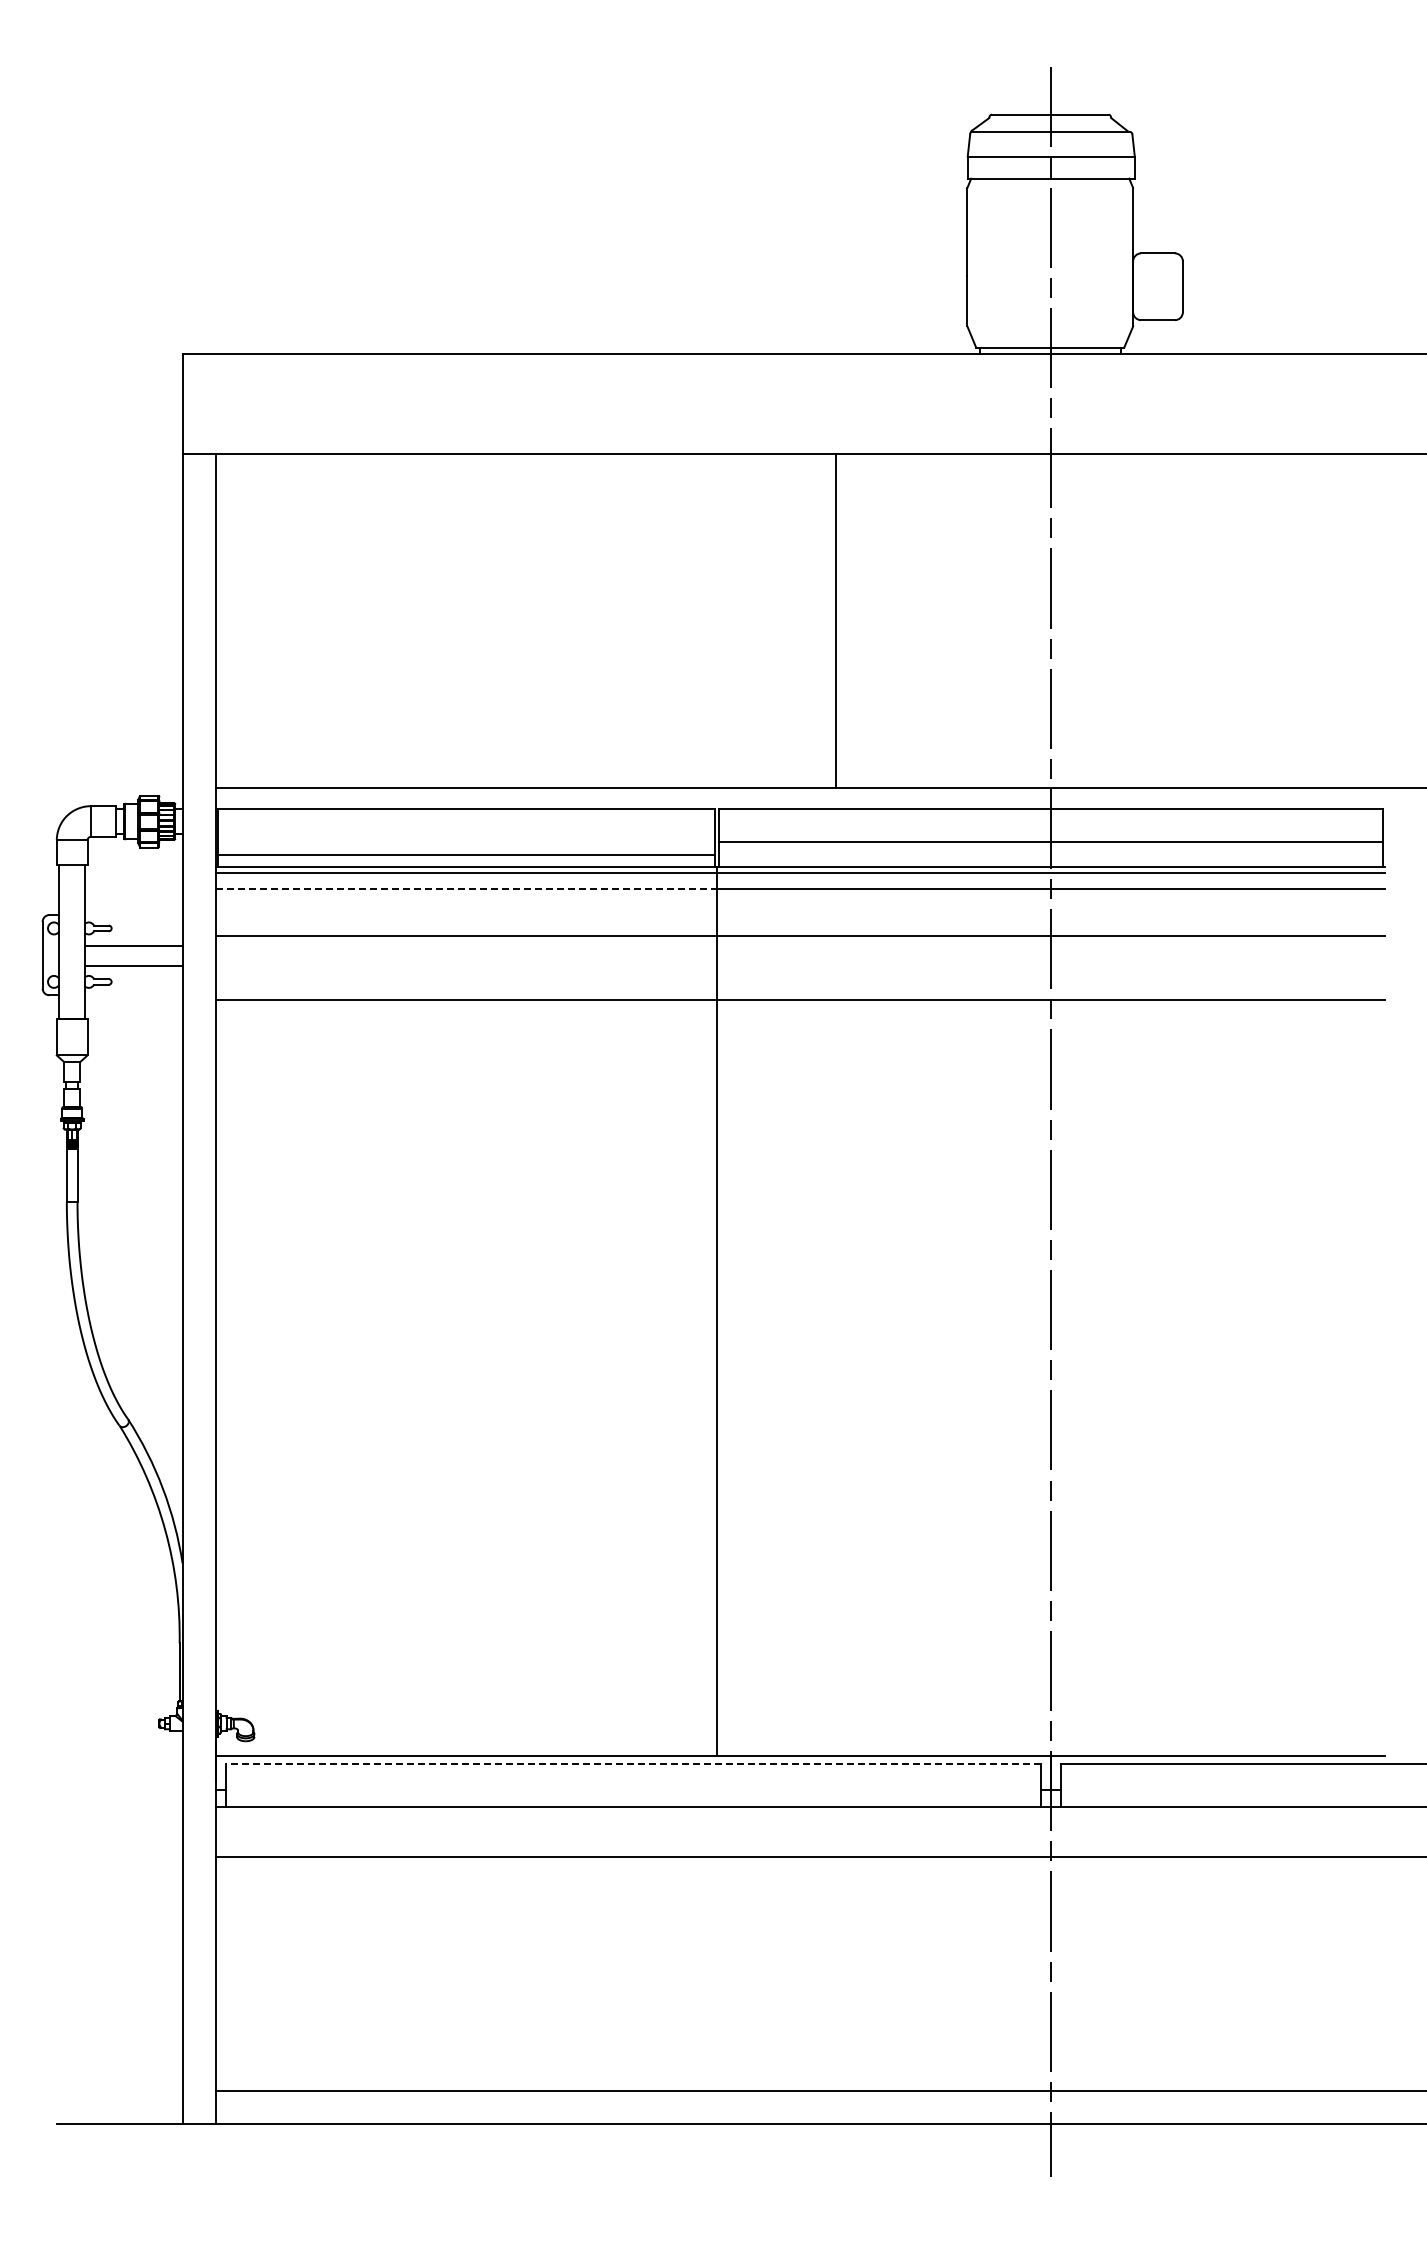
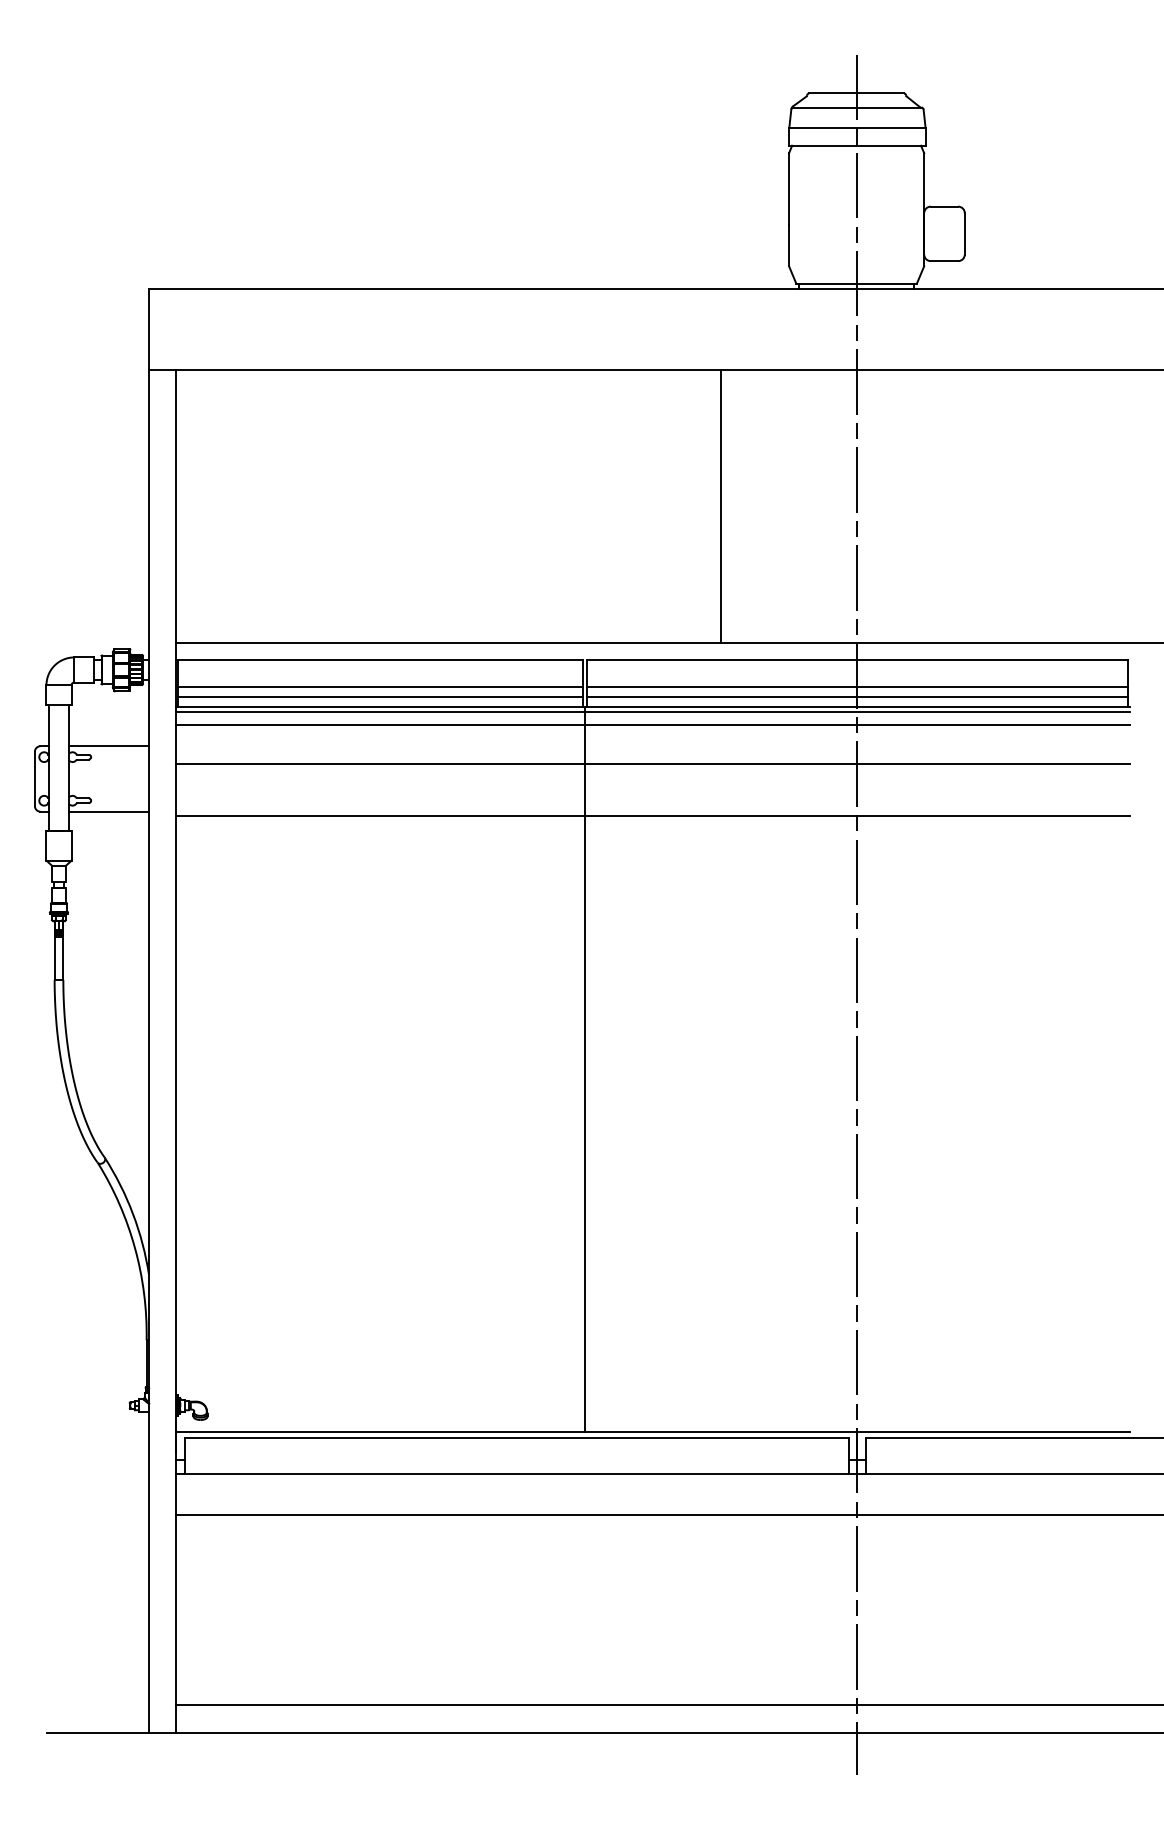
line: (836, 621) -> (721, 506), moved
line: (466, 841) -> (380, 686), added
line: (1051, 855) -> (857, 697), added
line: (466, 889) -> (380, 725), dashed -> solid
line: (133, 946) -> (109, 811), moved
line: (133, 966) -> (109, 746), moved
line: (633, 1763) -> (516, 1438), dashed -> solid

